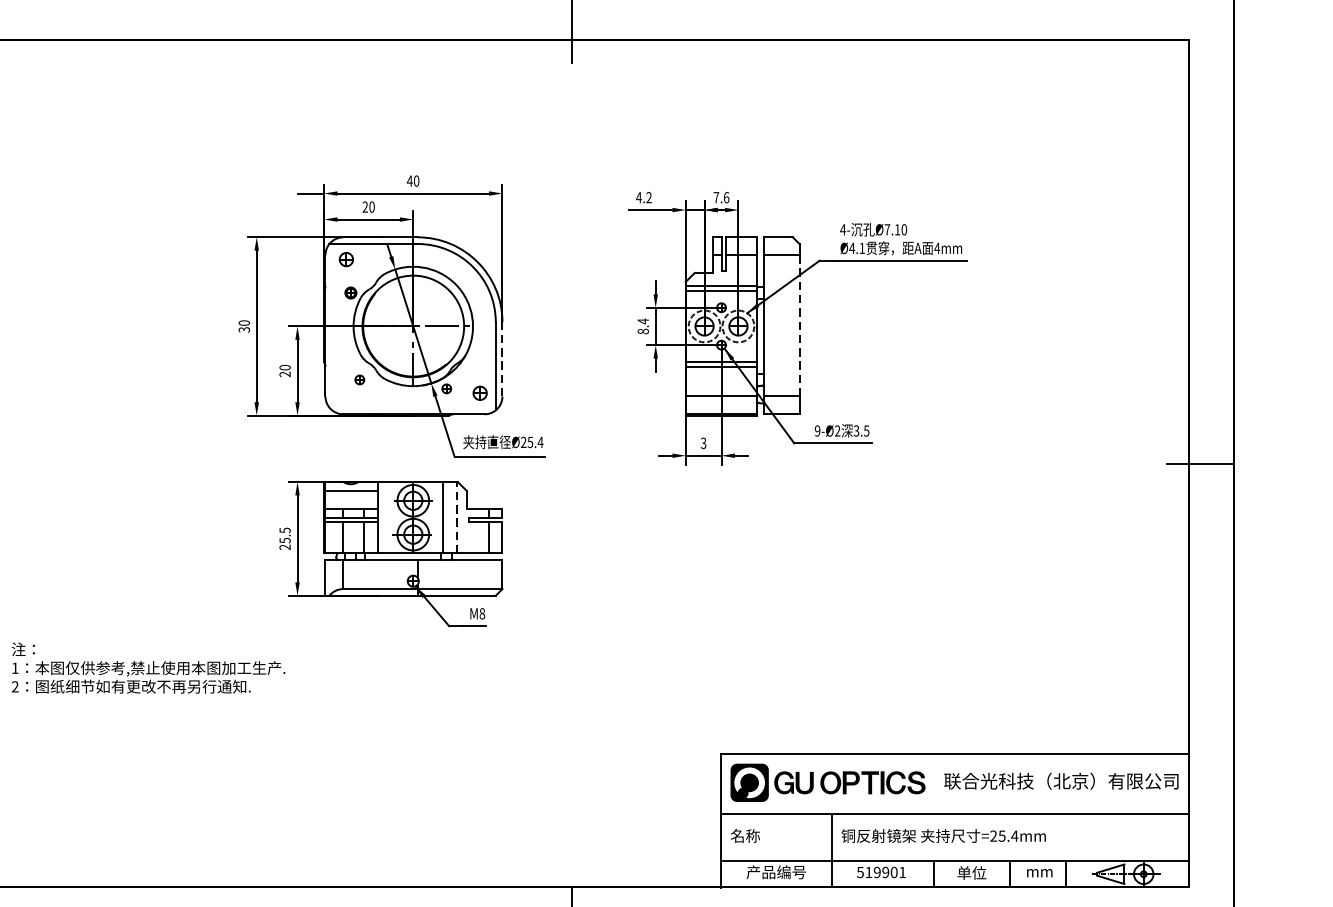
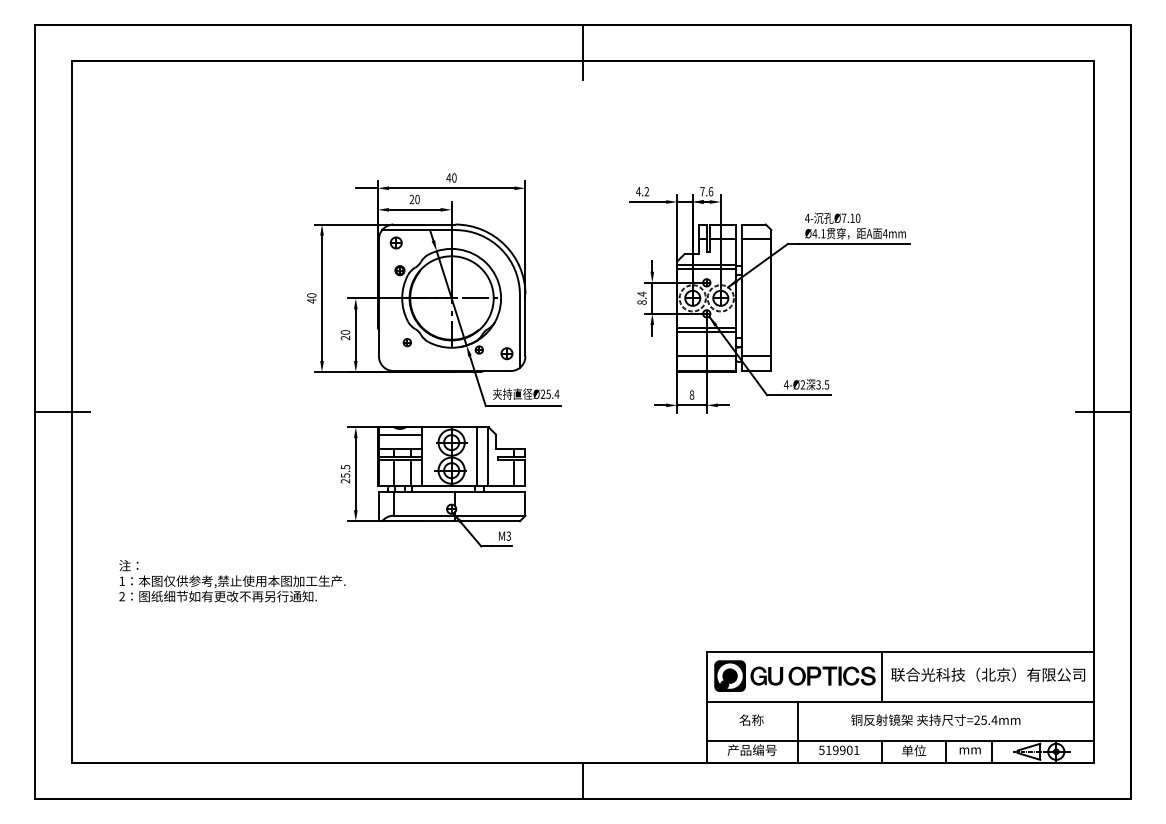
line: (799, 326) -> (771, 298), dashed -> solid
text: (244, 329) -> (311, 300), 30 -> 40
line: (502, 359) -> (525, 325), dashed -> solid
text: (816, 430) -> (785, 384), 9-Ø2 -> 4-Ø2
text: (703, 442) -> (691, 394), 3 -> 8
line: (456, 517) -> (487, 456), dashed -> solid
text: (481, 612) -> (508, 535), M8 -> M3
line: (933, 783) -> (882, 676), added
text: (745, 835) -> (751, 719), moved
text: (943, 835) -> (935, 719), moved

